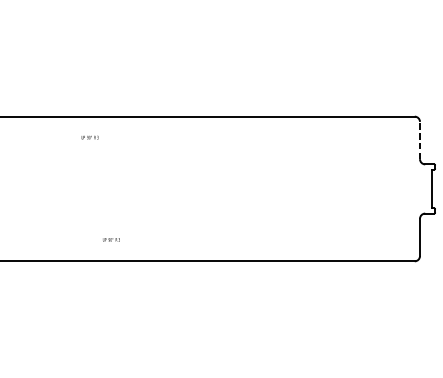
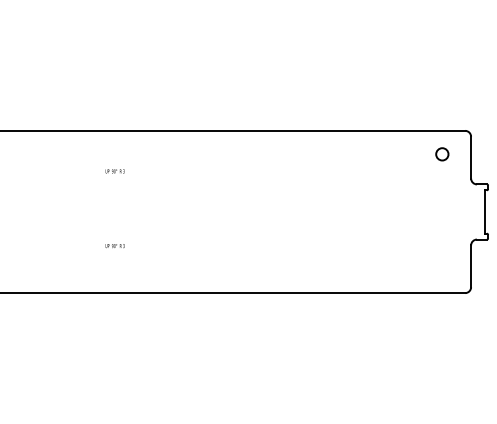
text: (89, 137) -> (114, 171), moved
circle: (394, 137) -> (442, 154), added
line: (420, 140) -> (471, 157), dashed -> solid
text: (110, 240) -> (114, 246), moved

